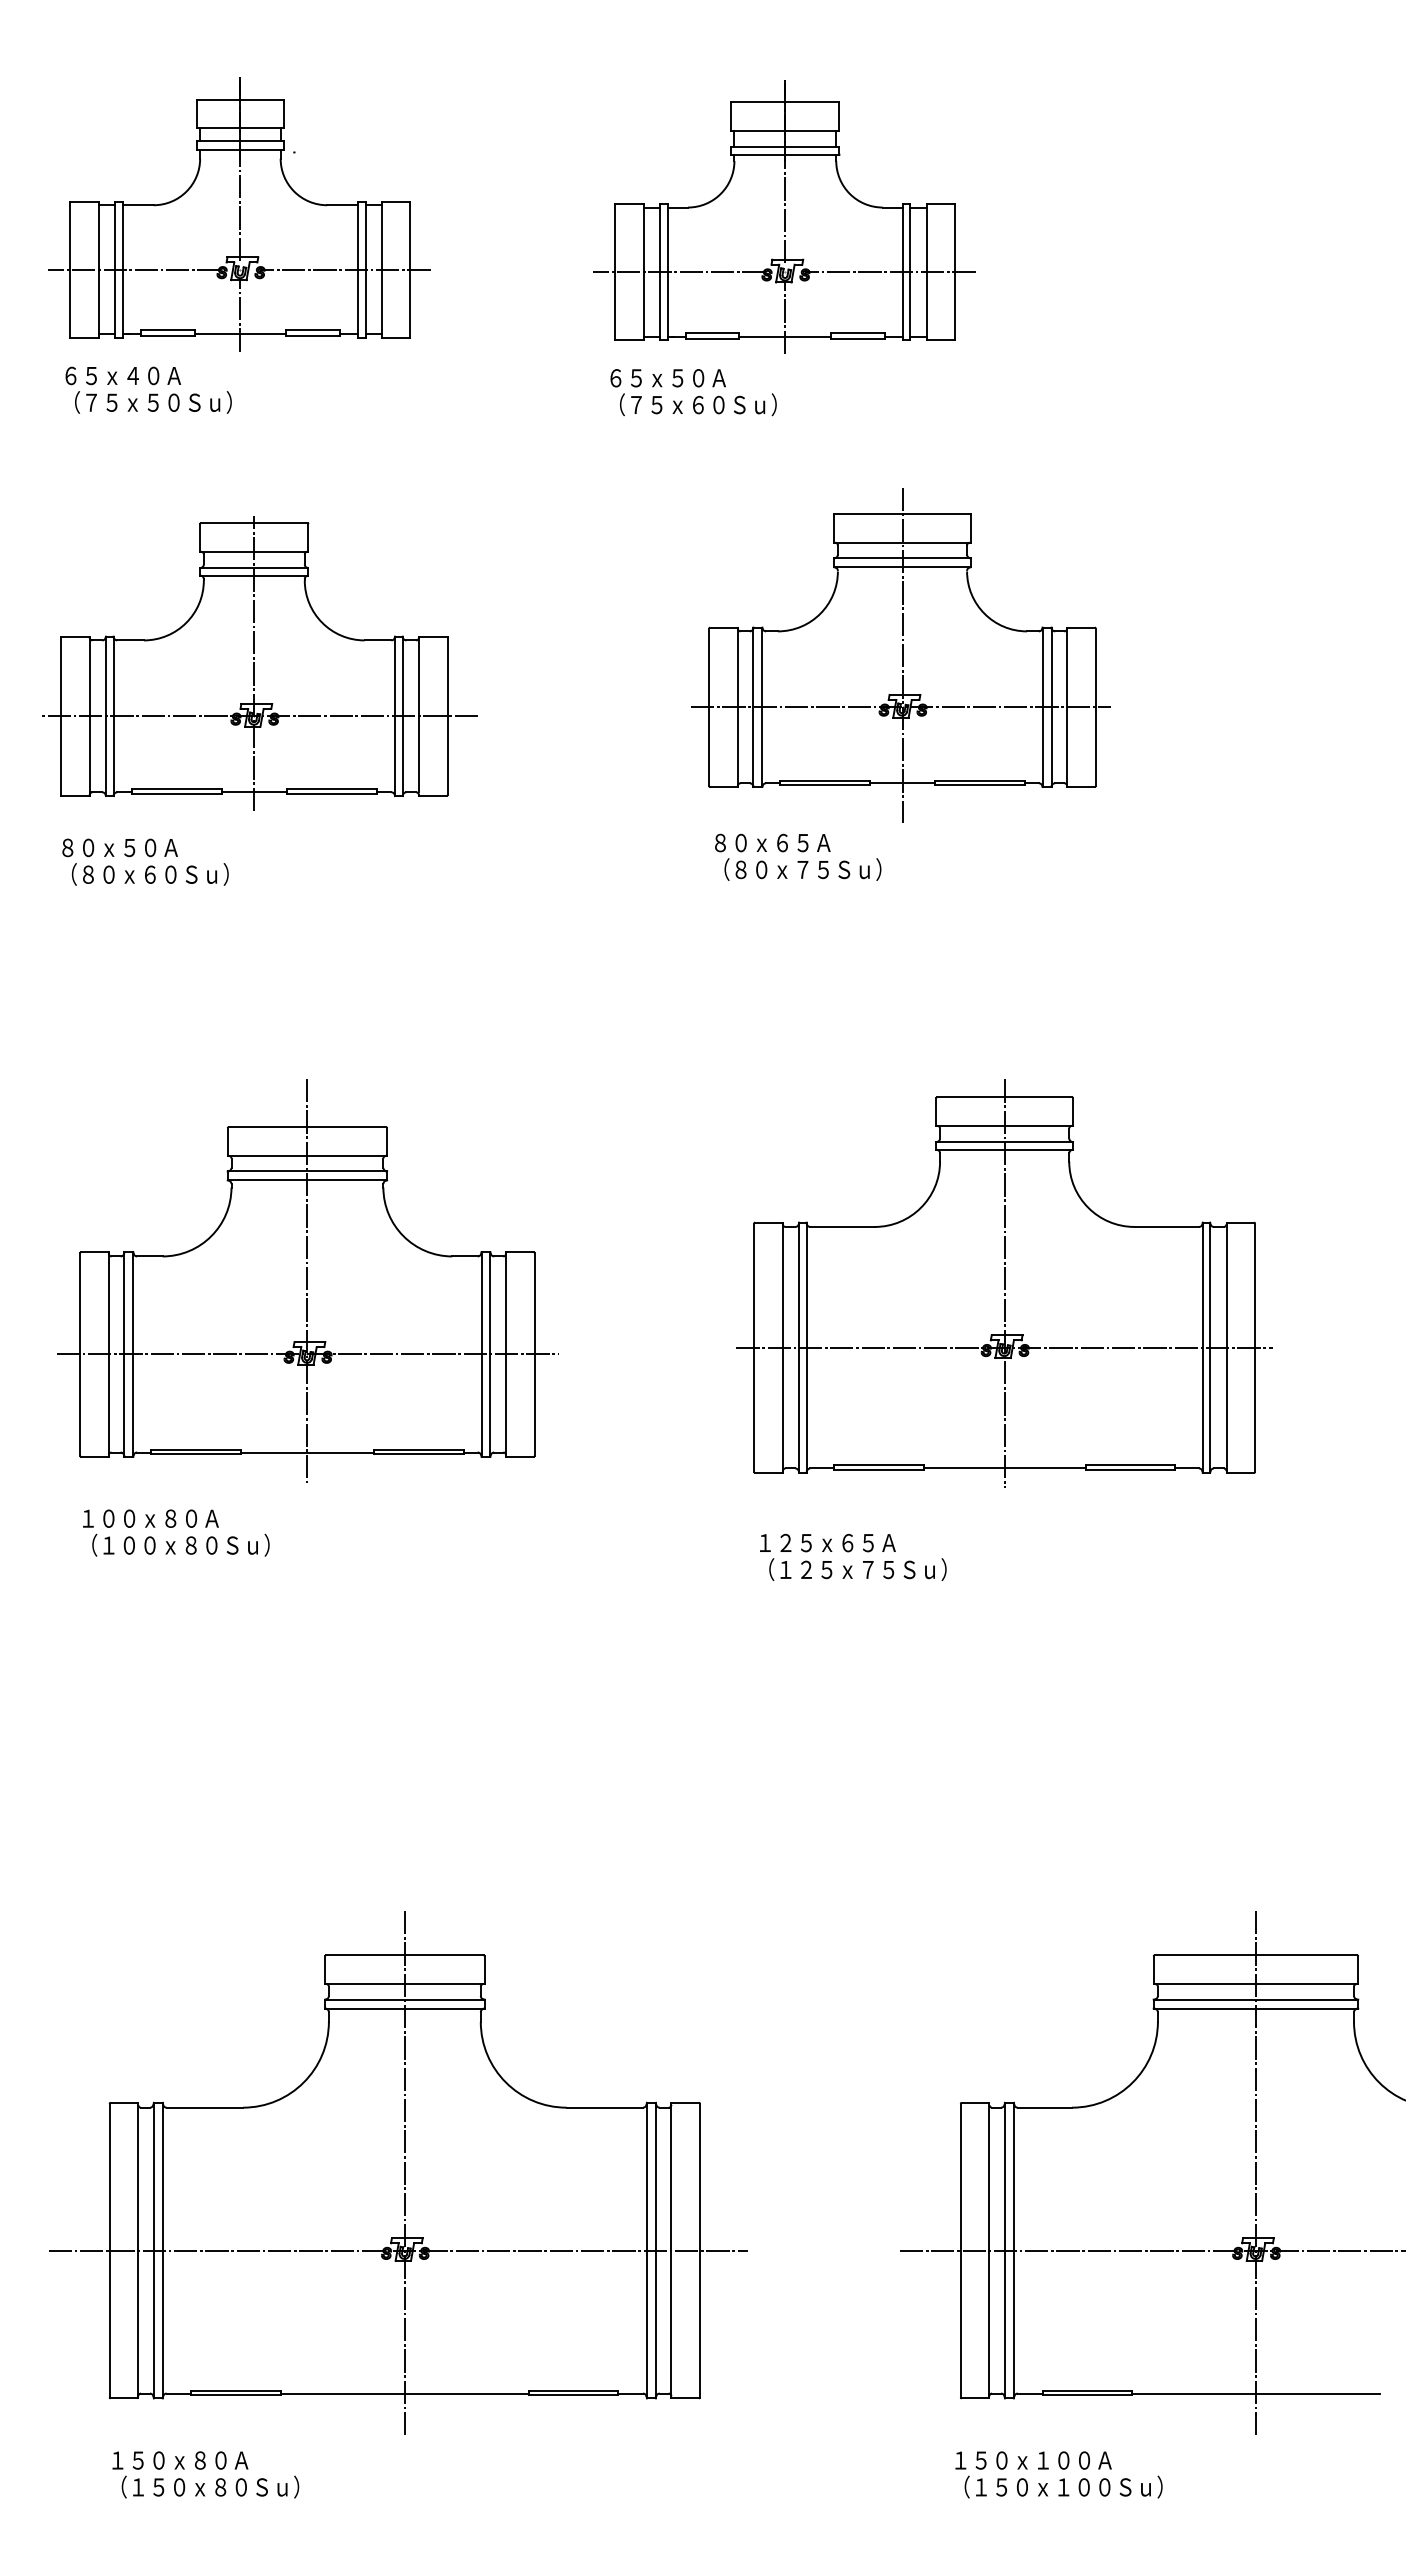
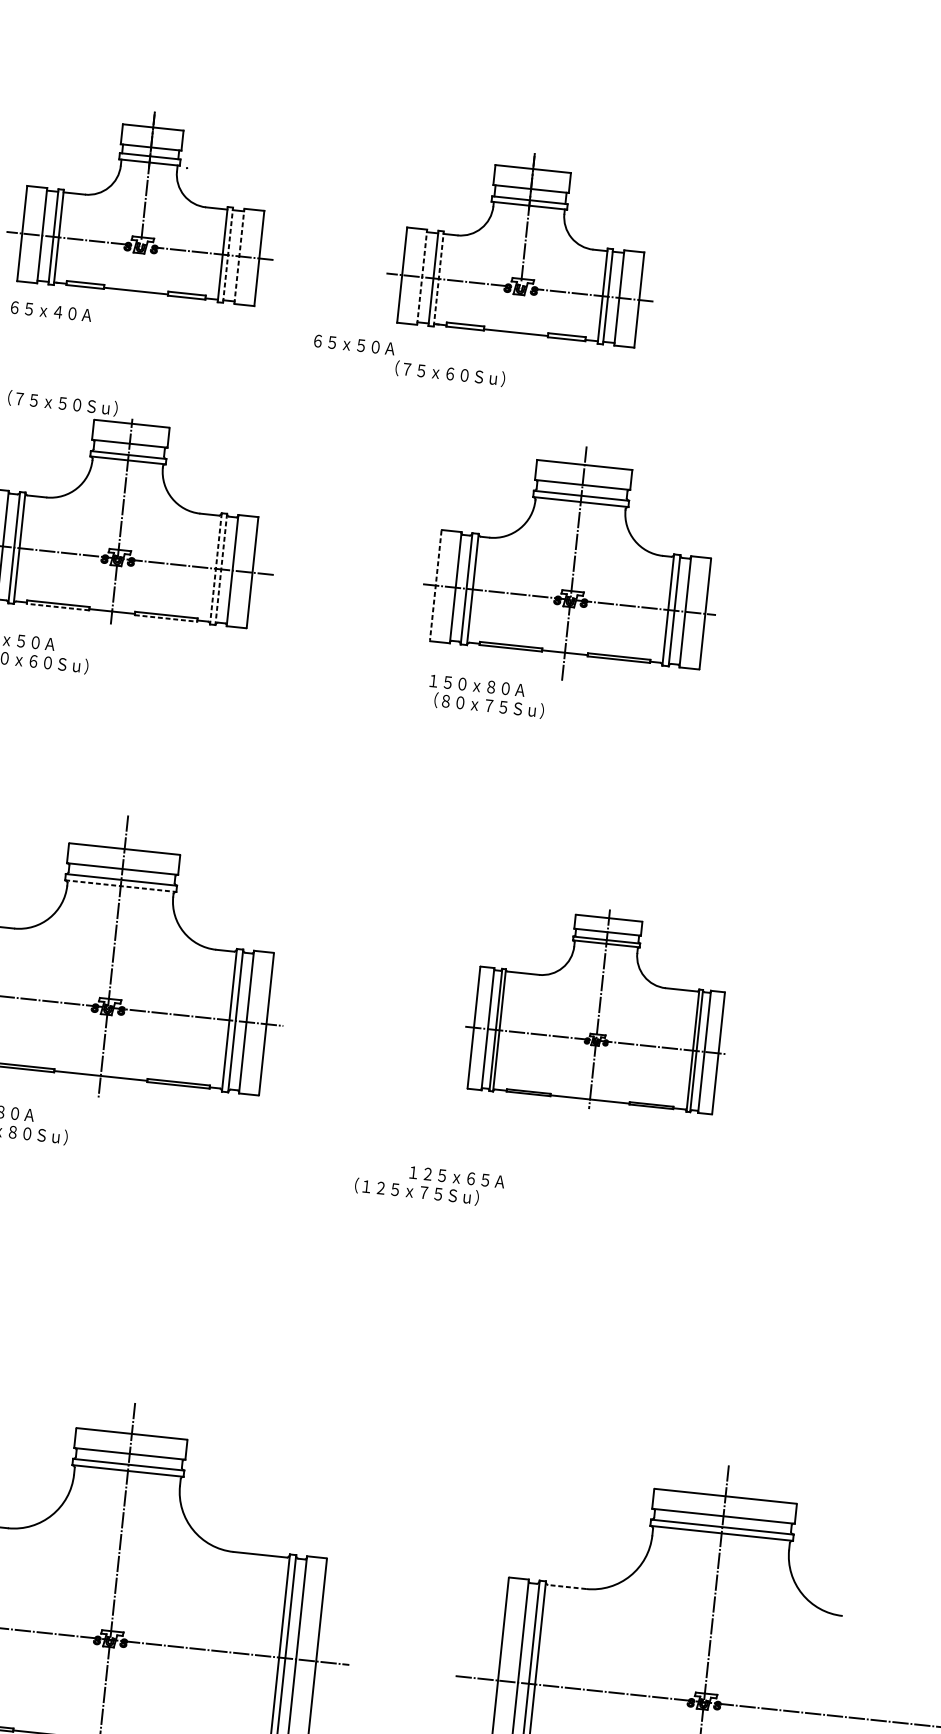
line: (365, 269) -> (228, 254), solid -> dashed
line: (381, 269) -> (239, 256), solid -> dashed
line: (644, 271) -> (422, 276), solid -> dashed
line: (667, 271) -> (438, 278), solid -> dashed
line: (240, 314) -> (137, 277), removed
line: (785, 317) -> (517, 319), removed
text: (667, 378) -> (354, 345), moved
text: (153, 402) -> (62, 403), moved
line: (709, 707) -> (435, 585), solid -> dashed
line: (395, 716) -> (216, 568), solid -> dashed
line: (402, 716) -> (221, 569), solid -> dashed
line: (176, 794) -> (57, 607), solid -> dashed
line: (331, 794) -> (165, 618), solid -> dashed
text: (783, 842) -> (477, 685), ８０ｘ６５Ａ -> １５０ｘ８０Ａ
line: (307, 1180) -> (120, 886), solid -> dashed
part: (1004, 1283) -> (599, 1009), size x0.7
text: (857, 1569) -> (416, 1191), moved
line: (1044, 2107) -> (566, 1586), solid -> dashed

